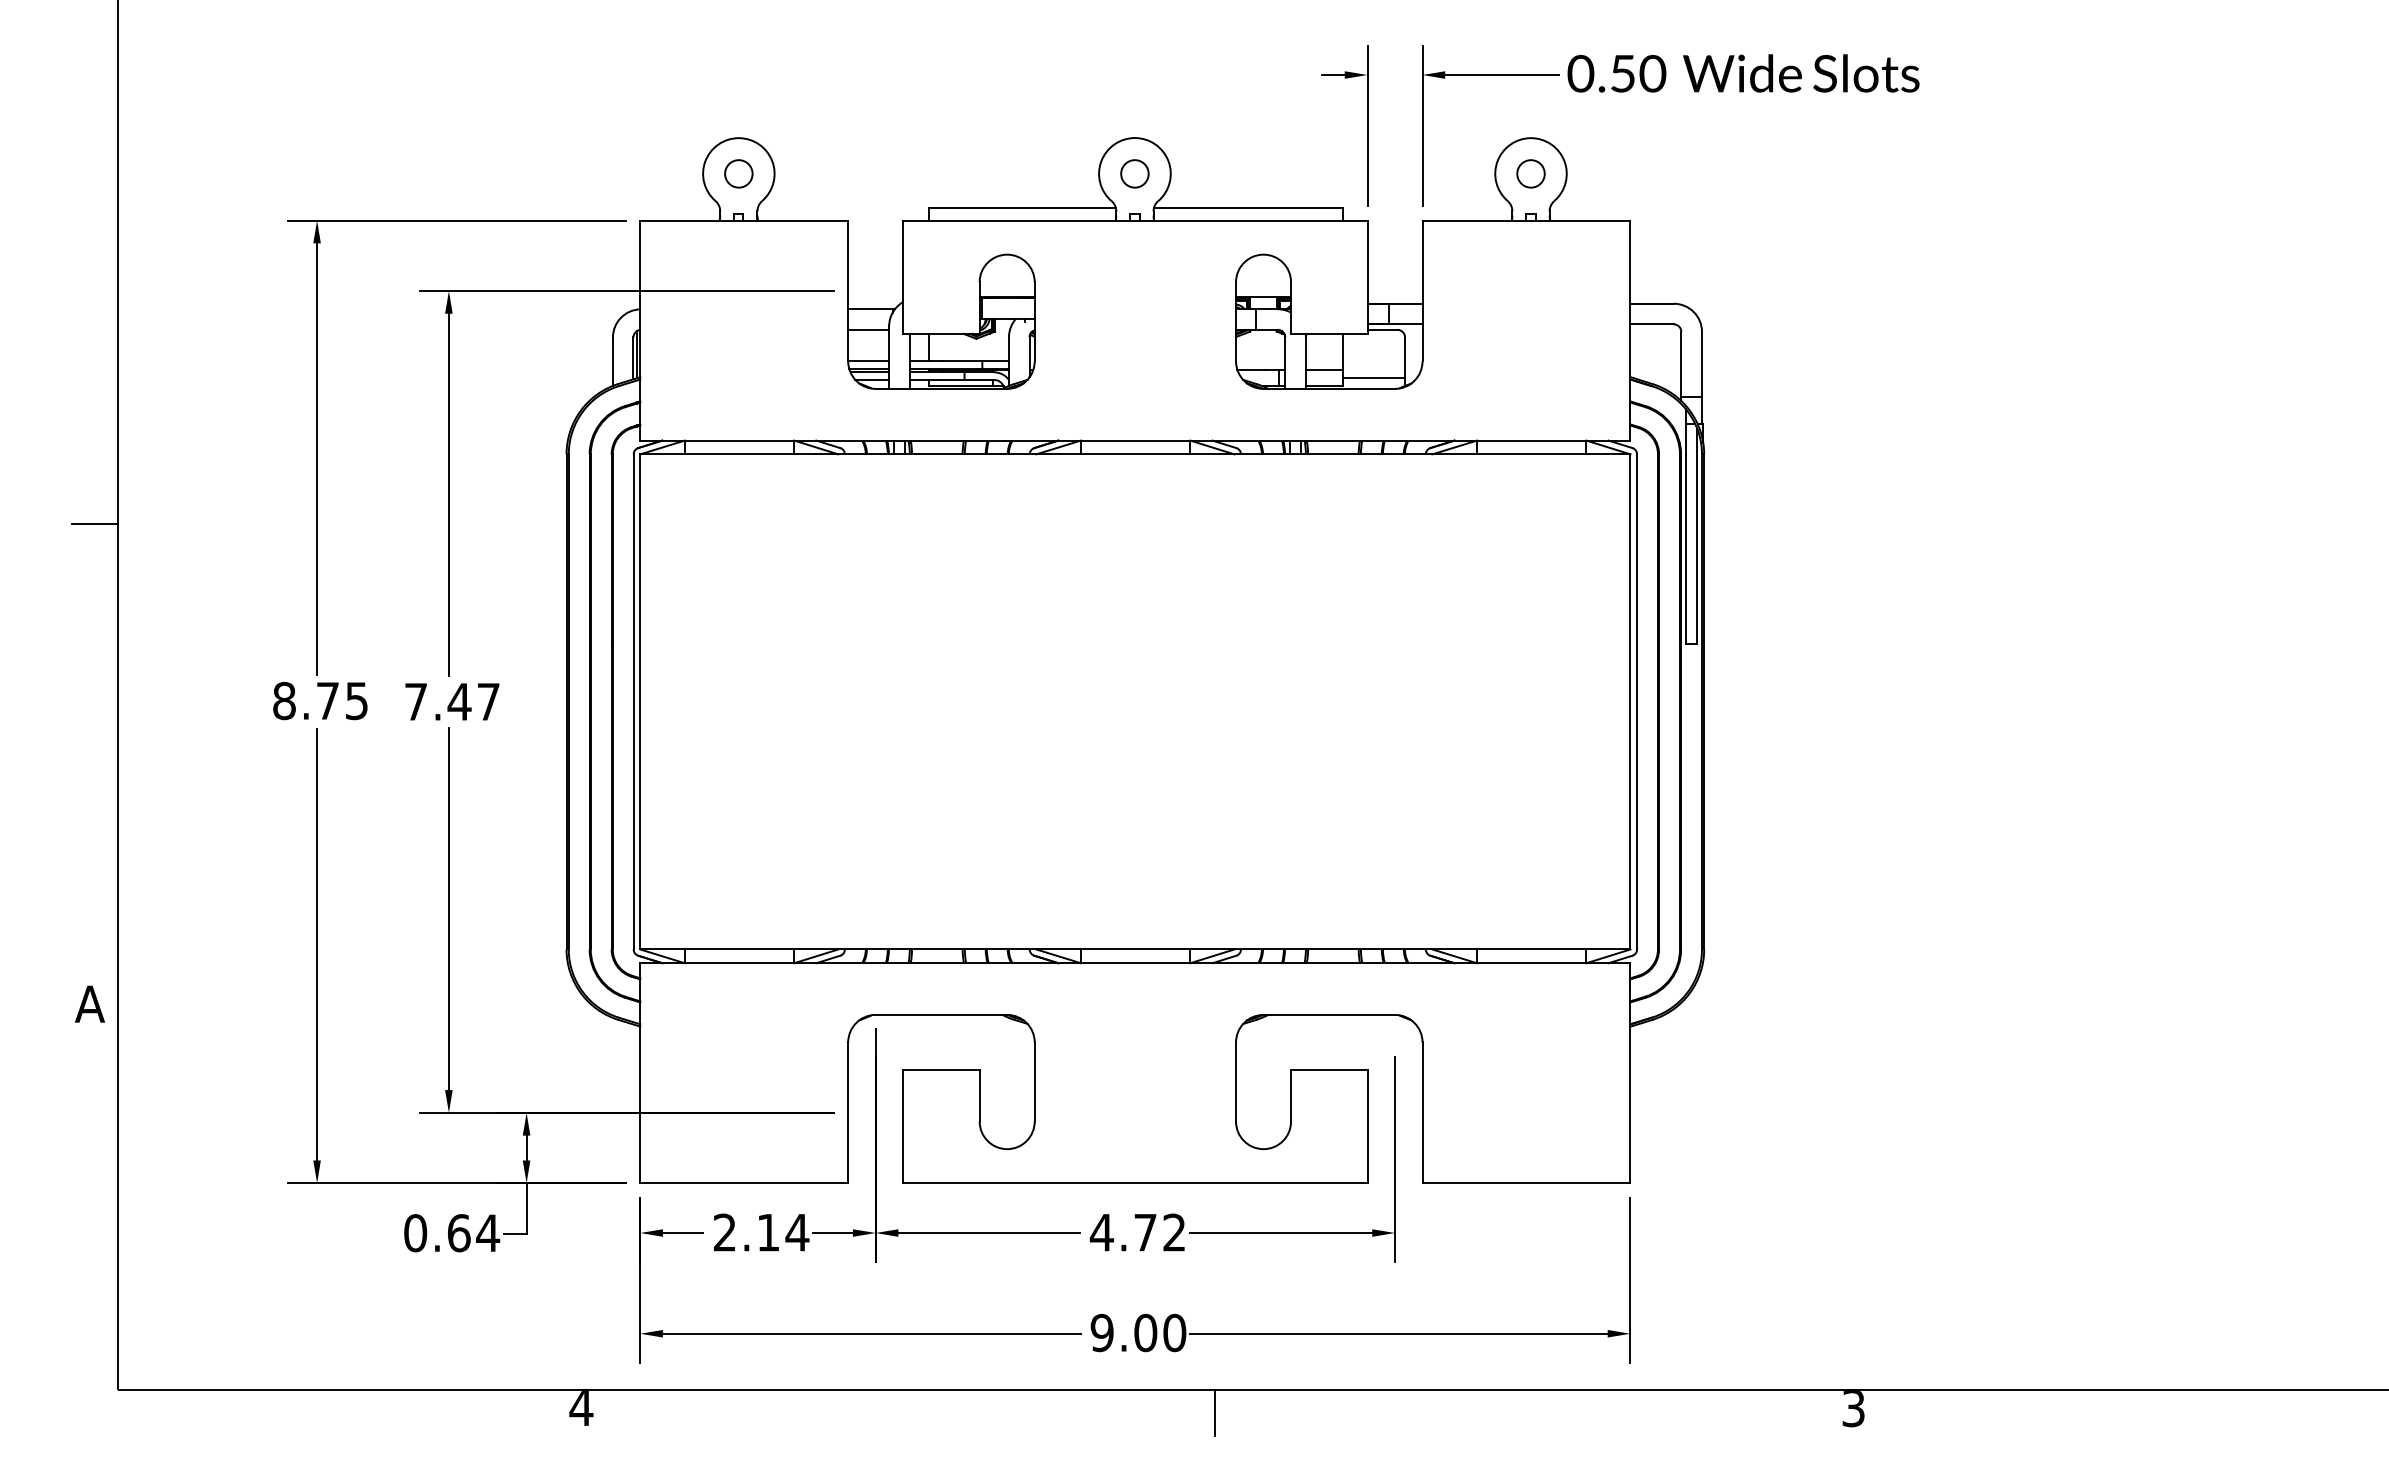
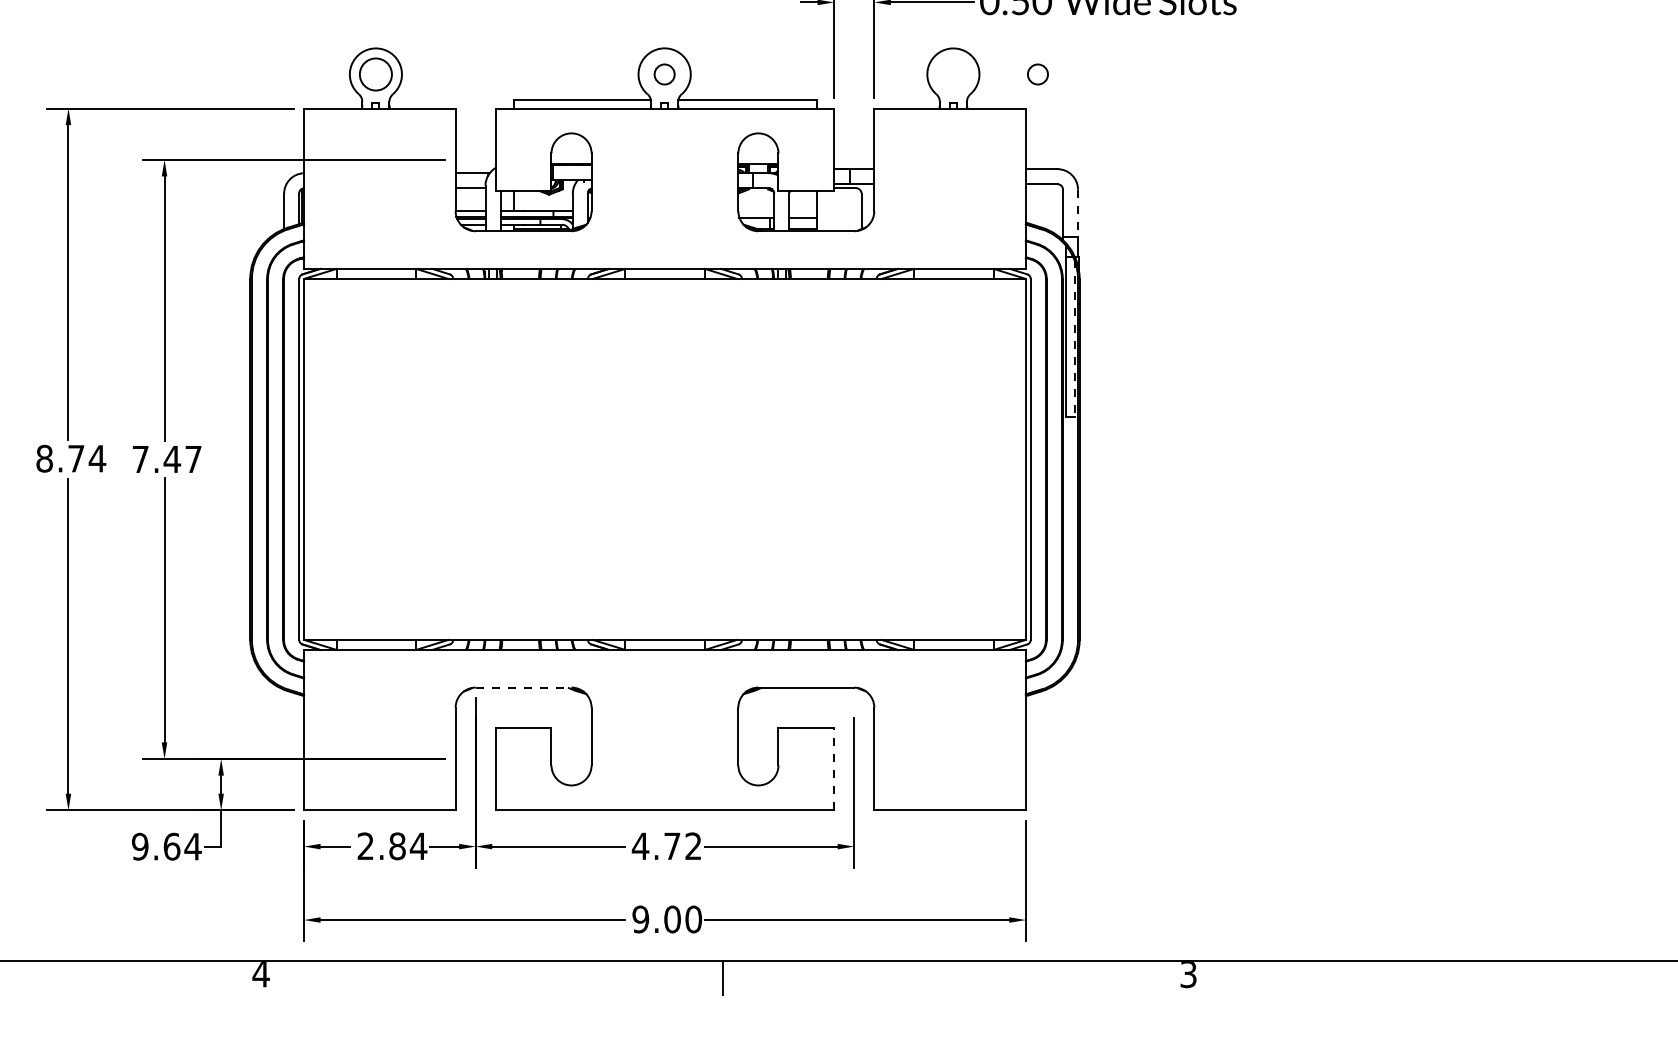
circle: (738, 173) -> (375, 74), size x1.6
circle: (1530, 173) -> (1037, 74), moved
line: (1701, 364) -> (1077, 213), solid -> dashed
line: (1374, 378) -> (839, 223), removed
line: (1697, 536) -> (1074, 338), solid -> dashed
text: (356, 701) -> (97, 459), 8.75 -> 8.74
line: (941, 1014) -> (523, 687), solid -> dashed
line: (1367, 1126) -> (834, 768), solid -> dashed
text: (768, 1232) -> (397, 846), 2.14 -> 2.84
text: (415, 1233) -> (140, 846), 0.64 -> 9.64

